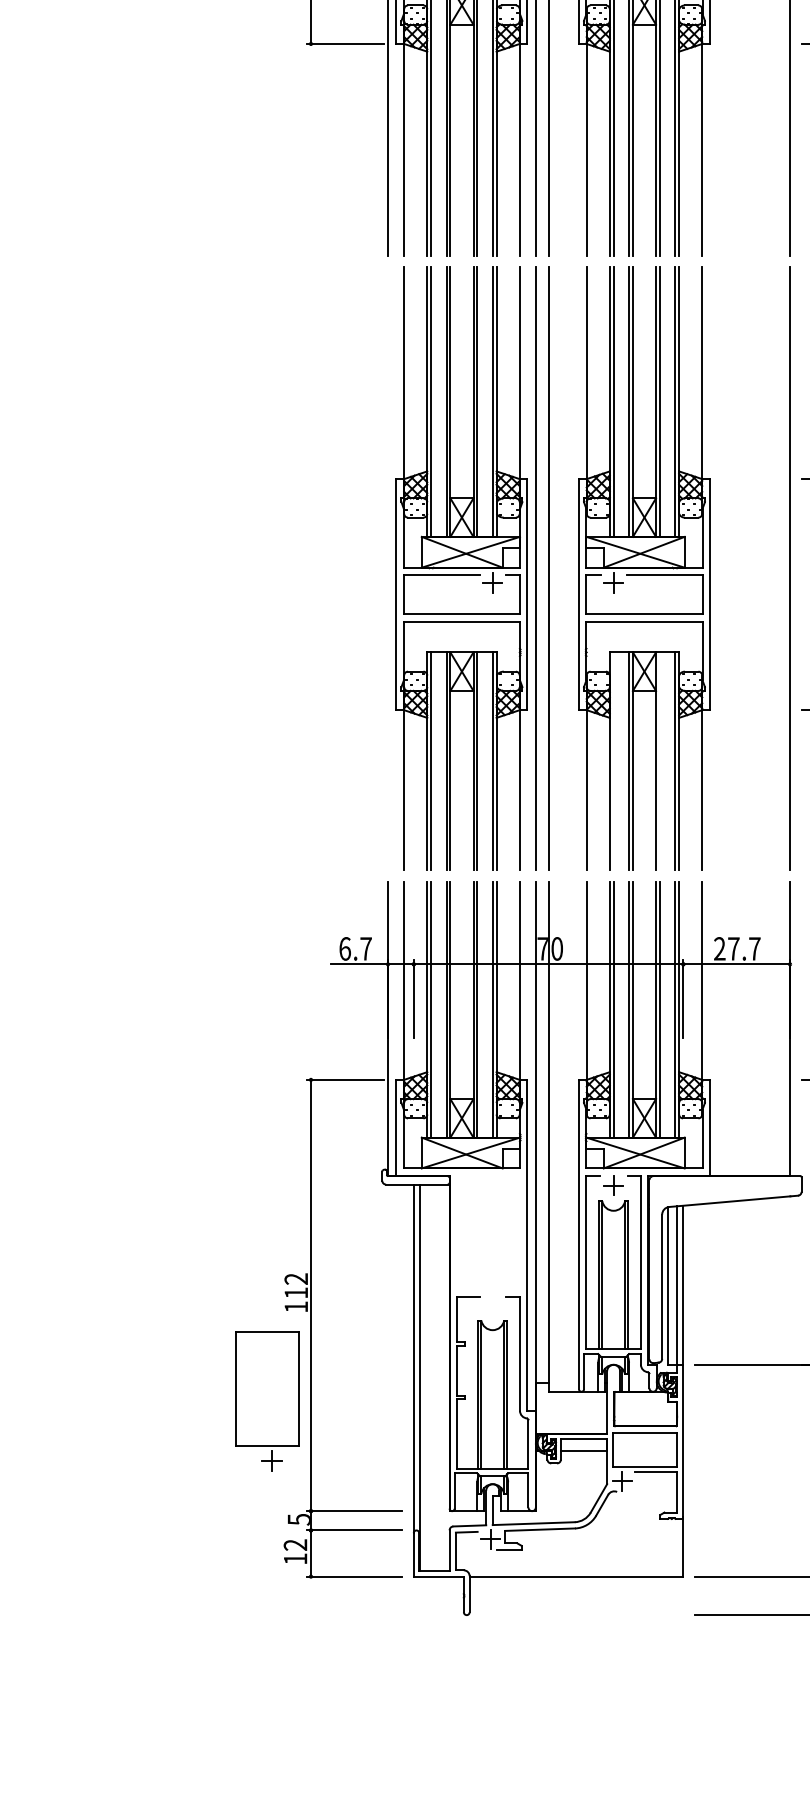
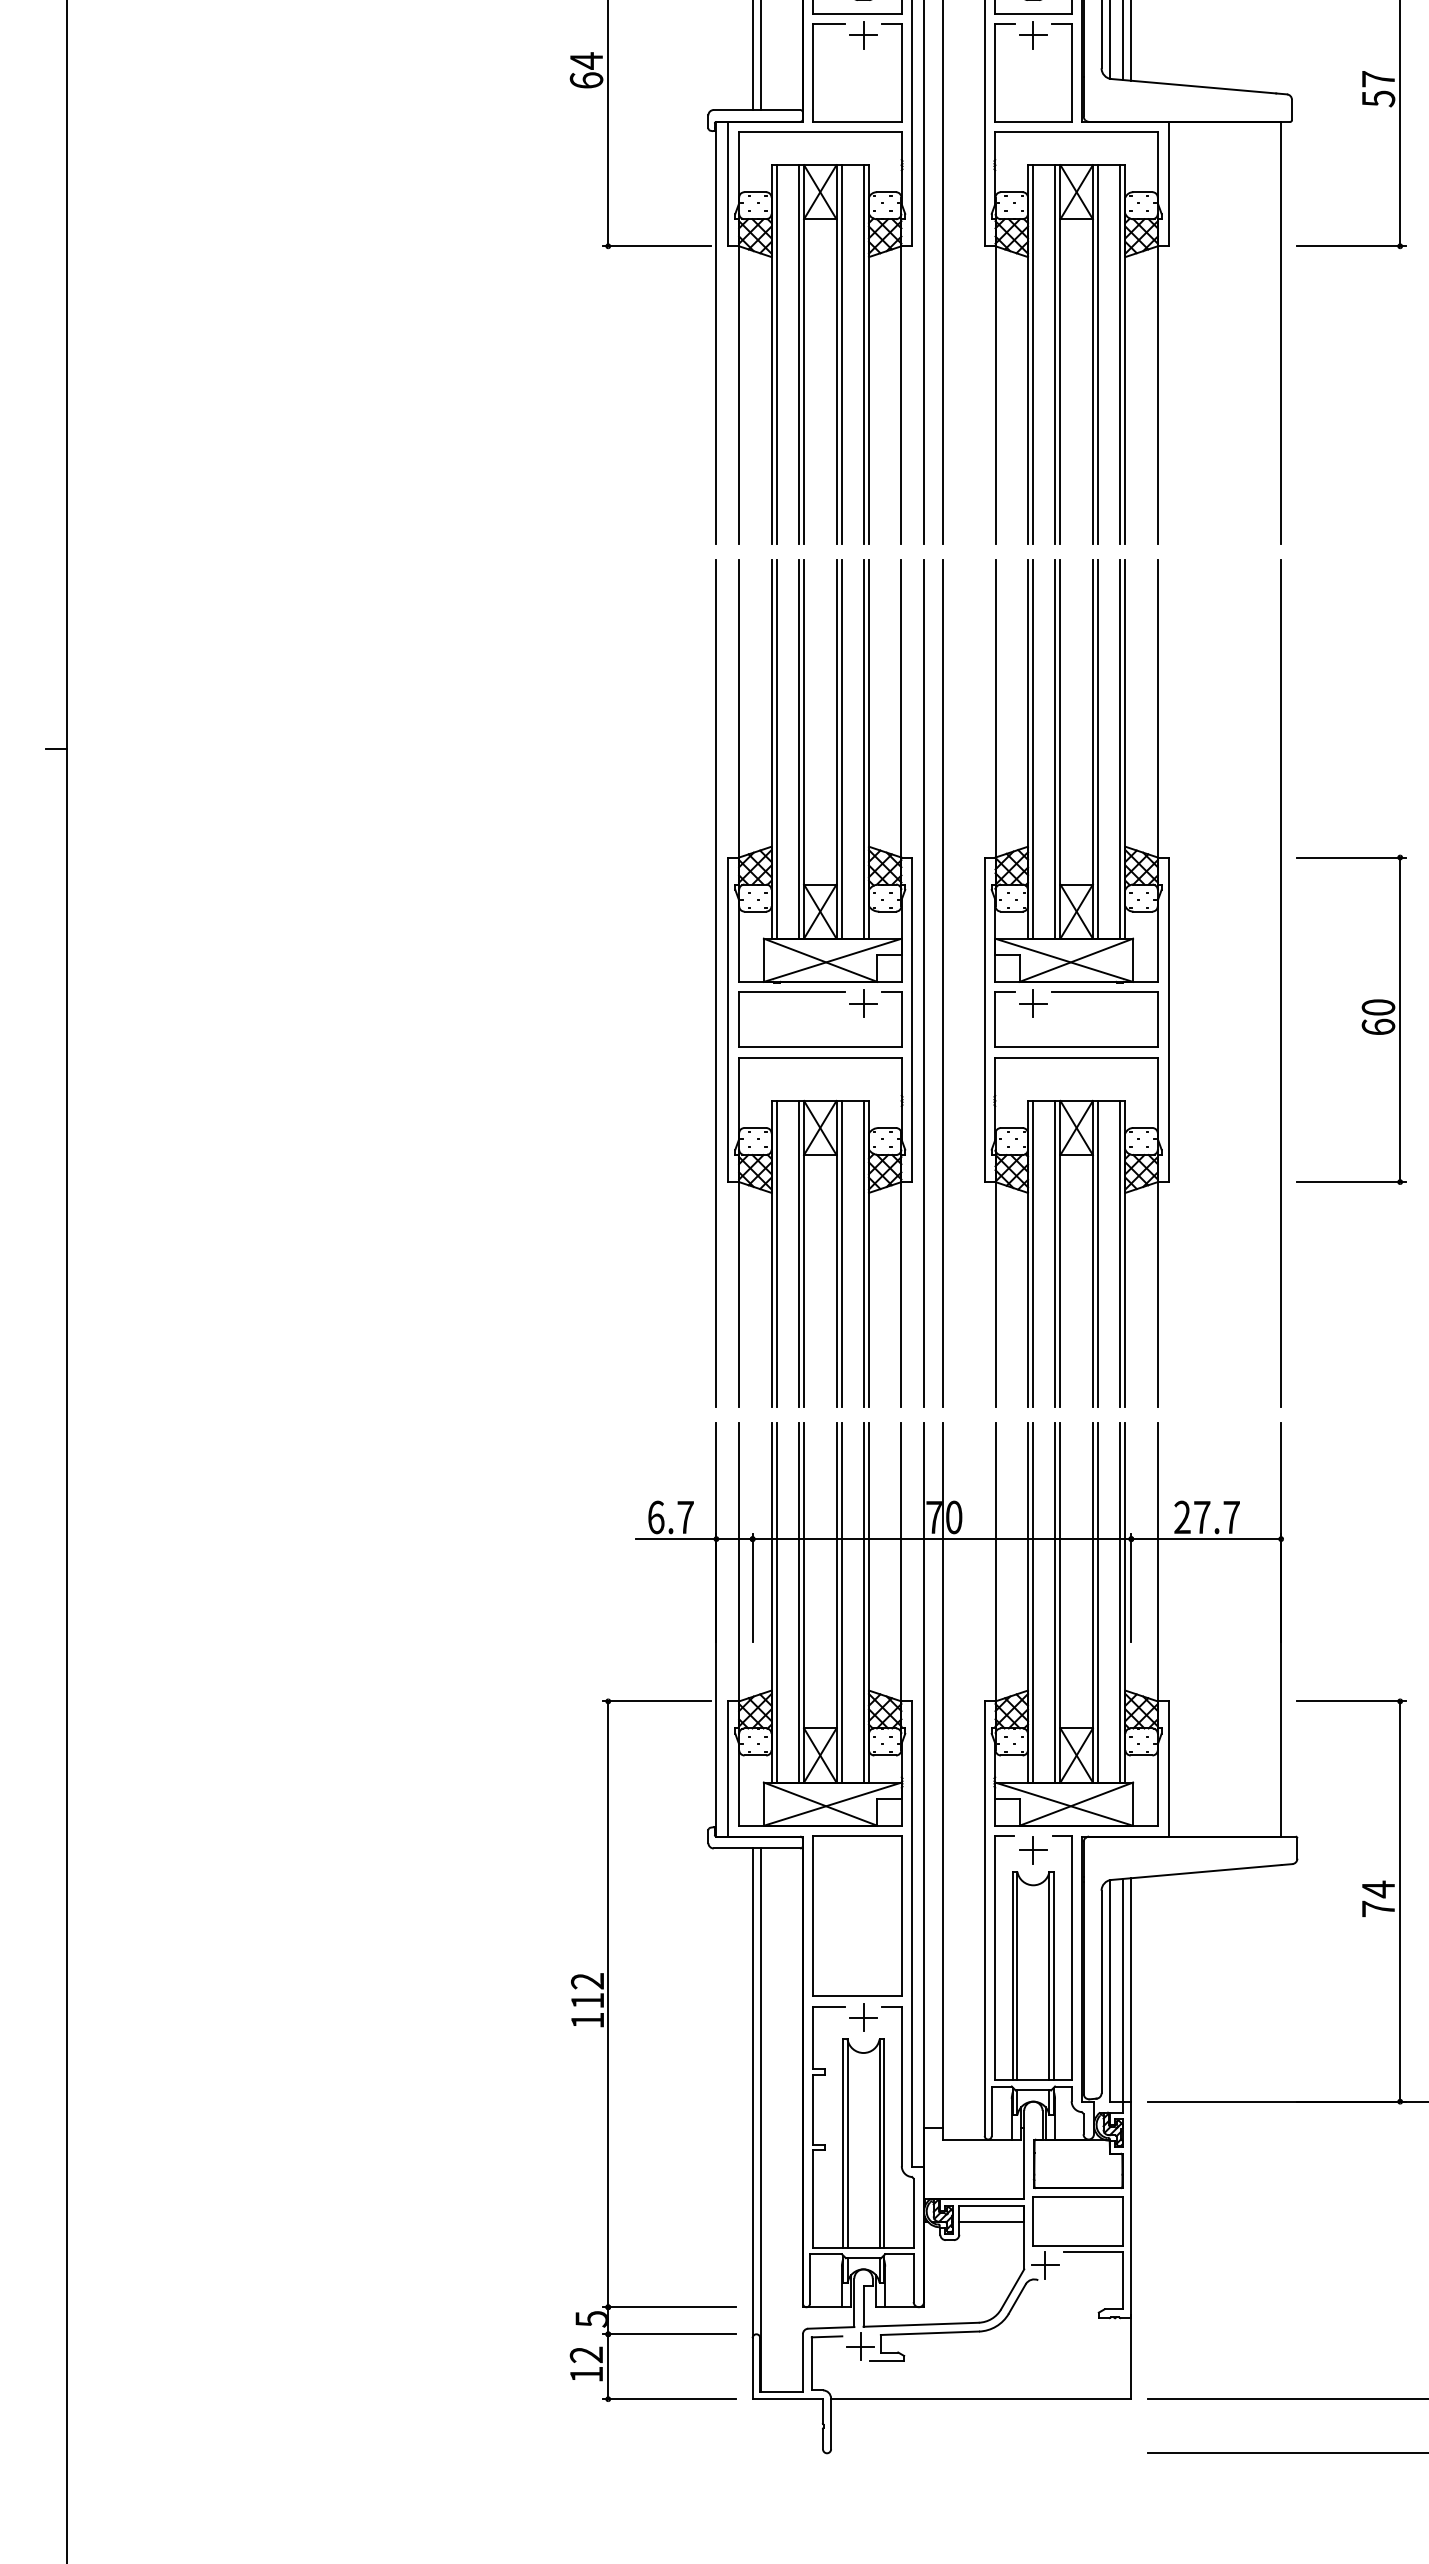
line: (388, 568) -> (716, 983), added
line: (613, 761) -> (1033, 1253), added
line: (660, 761) -> (1098, 1253), added
part: (267, 1401) -> (857, 1933), moved

